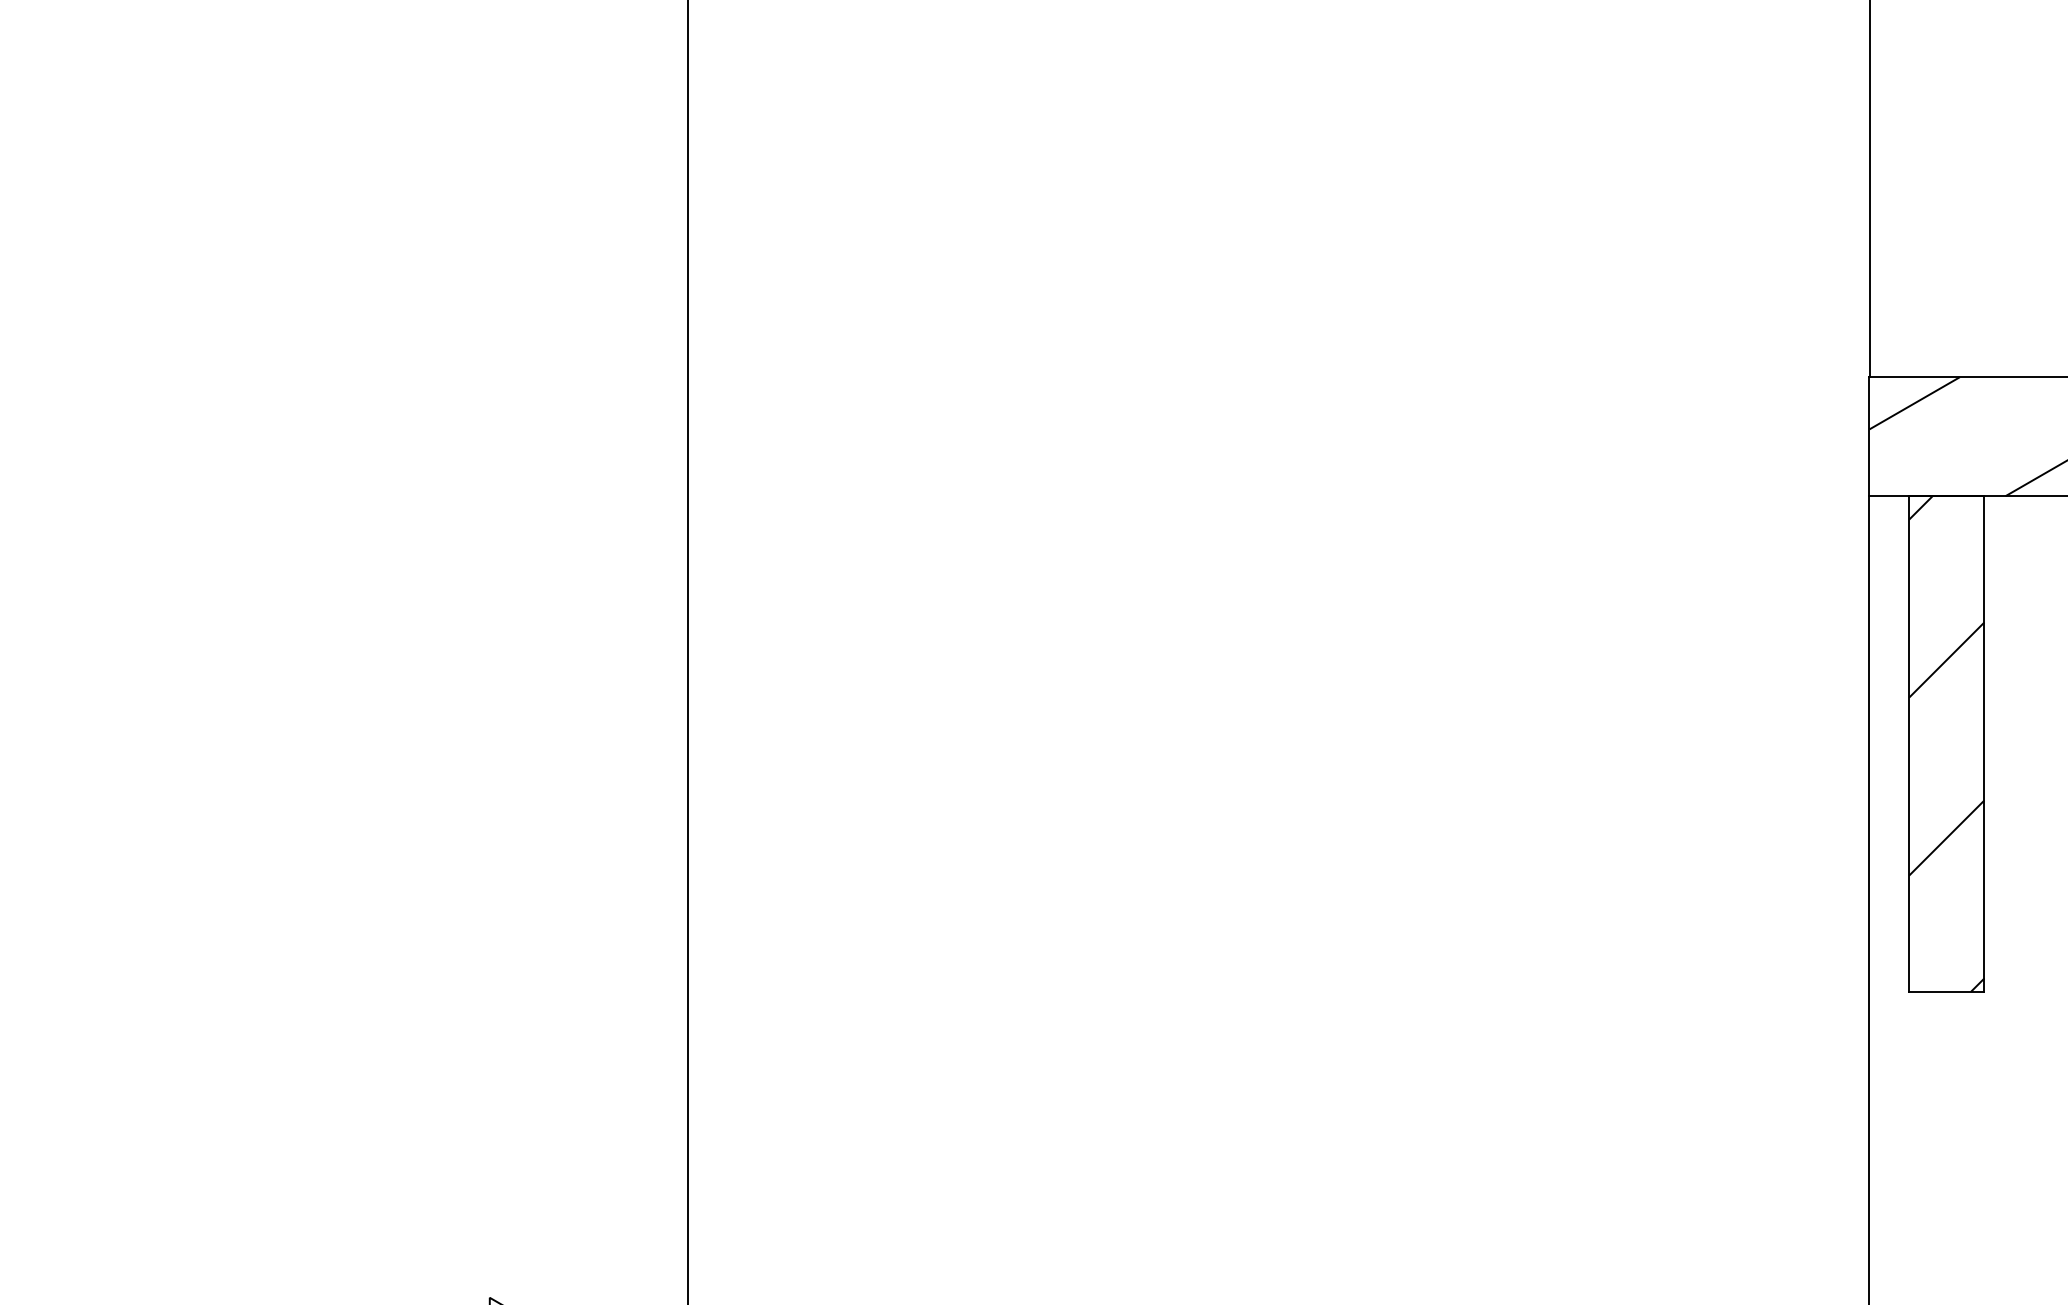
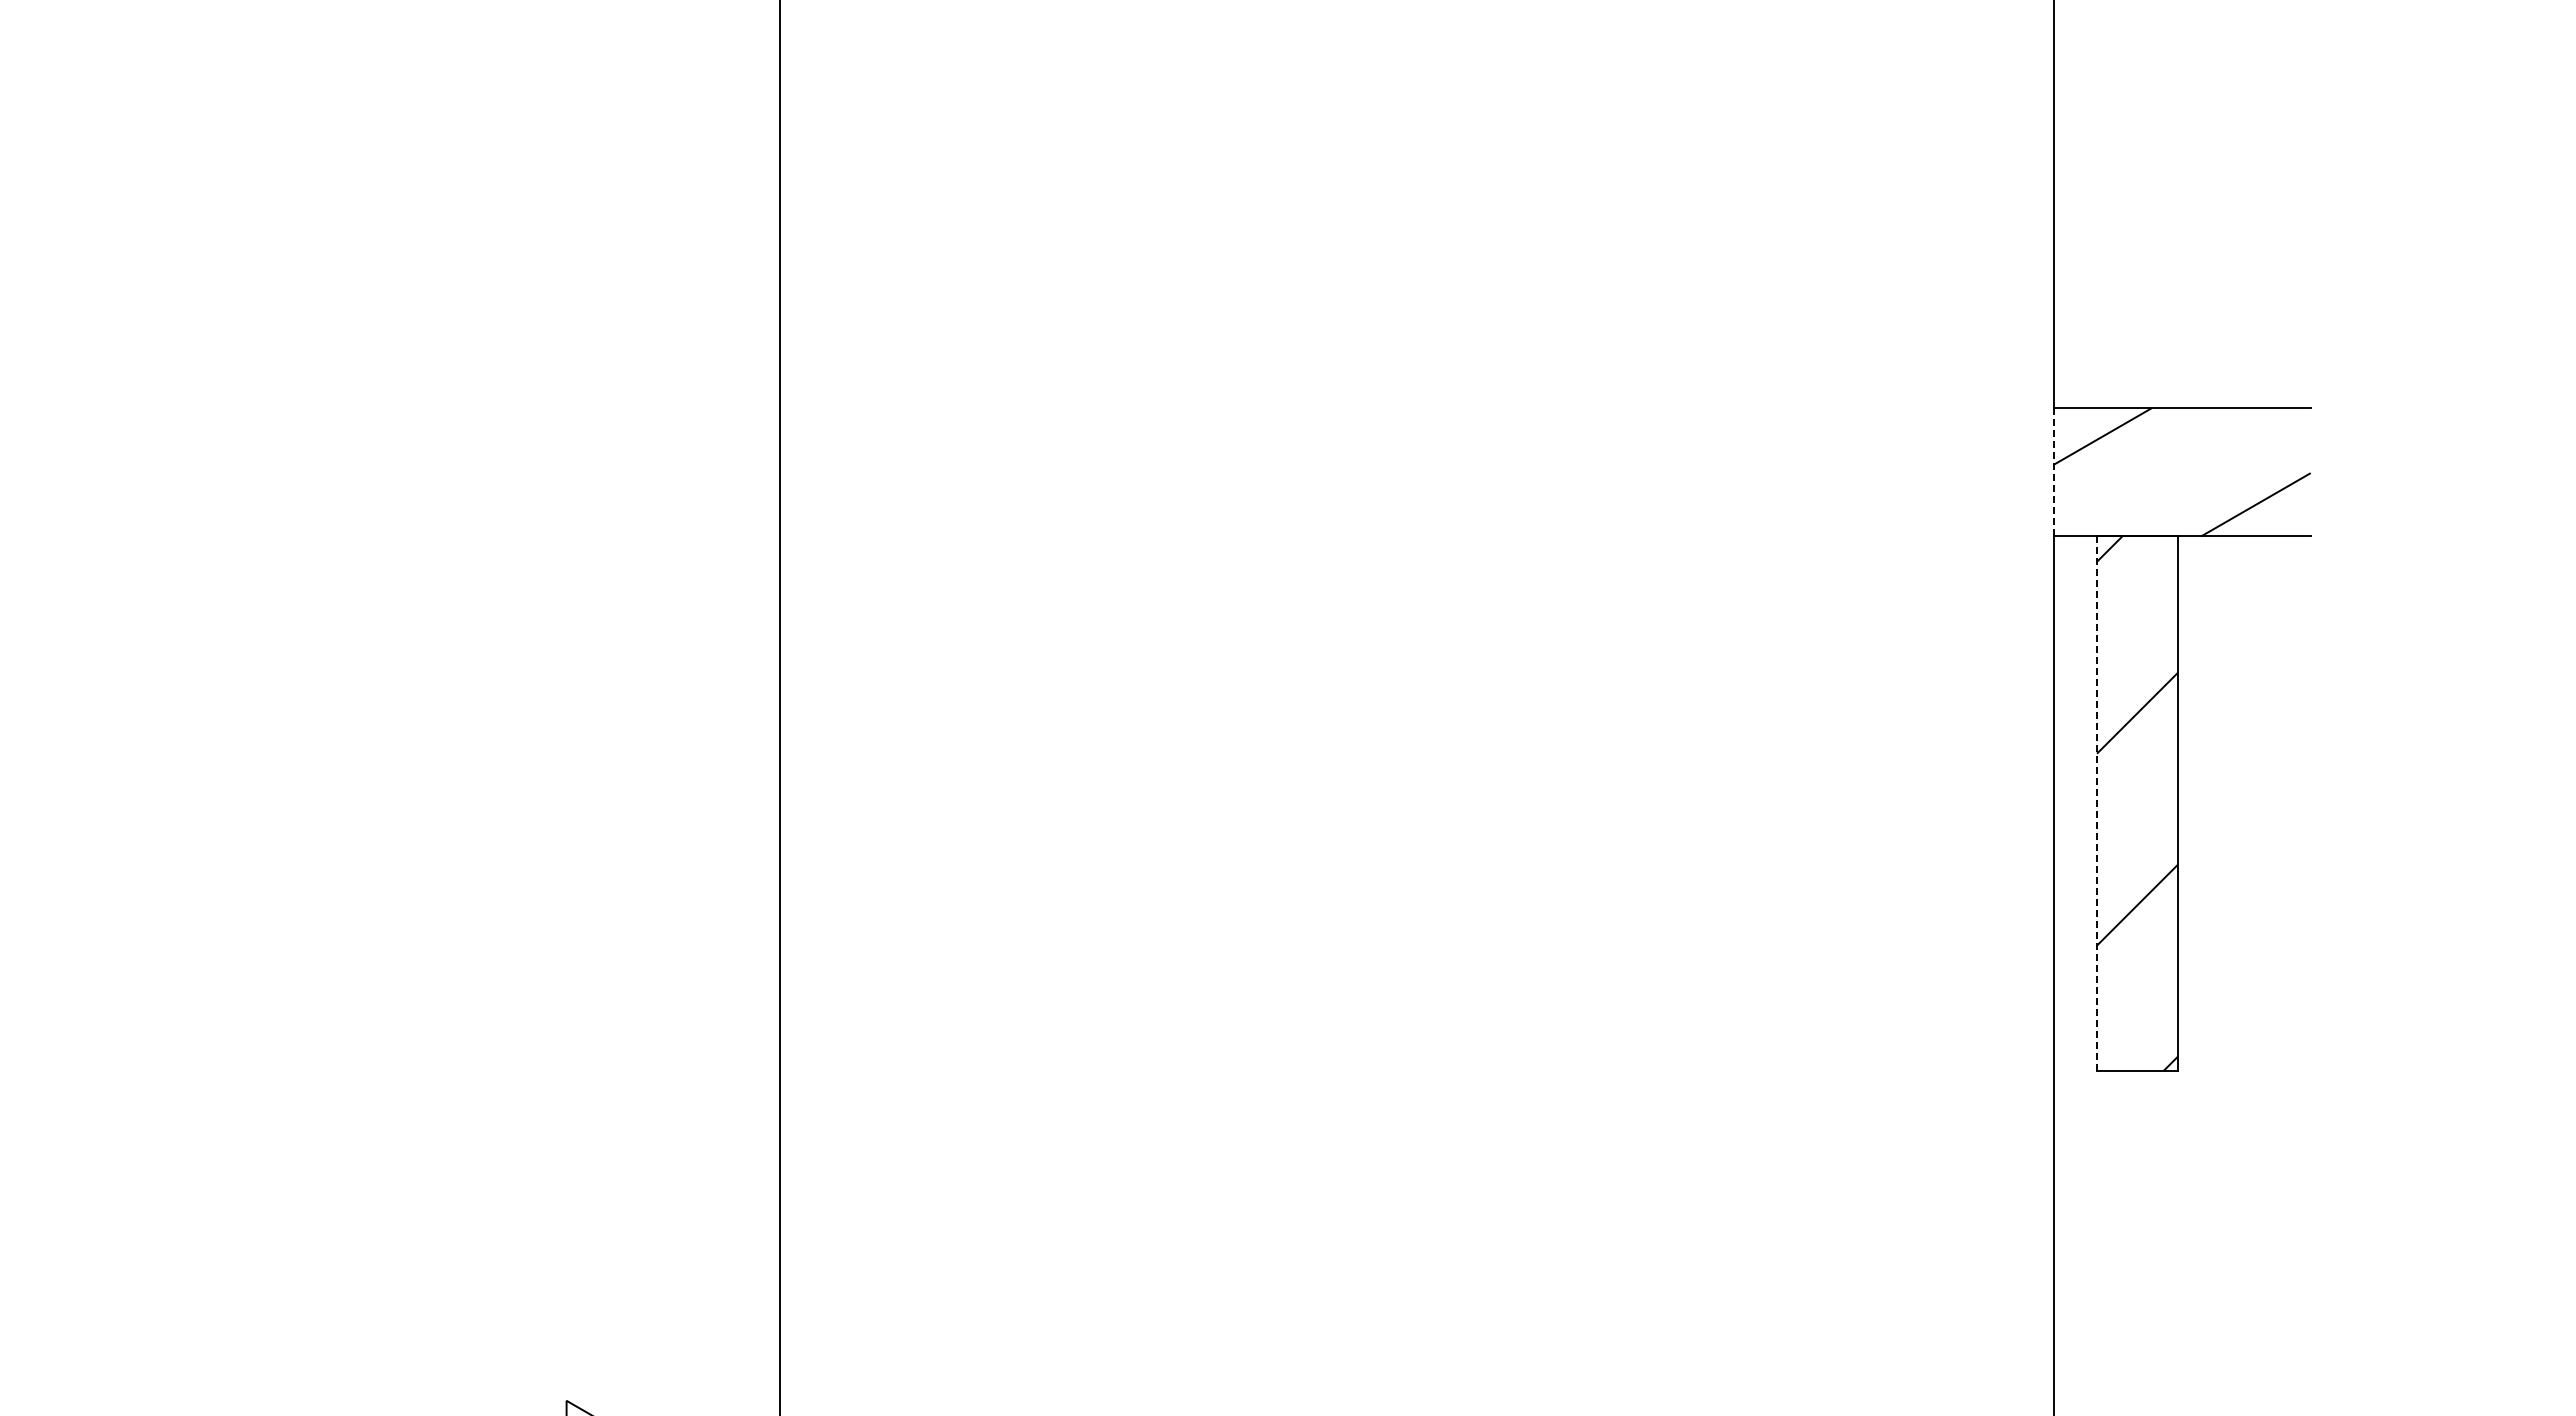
line: (1869, 436) -> (2054, 472), solid -> dashed
line: (1909, 744) -> (2097, 804), solid -> dashed

